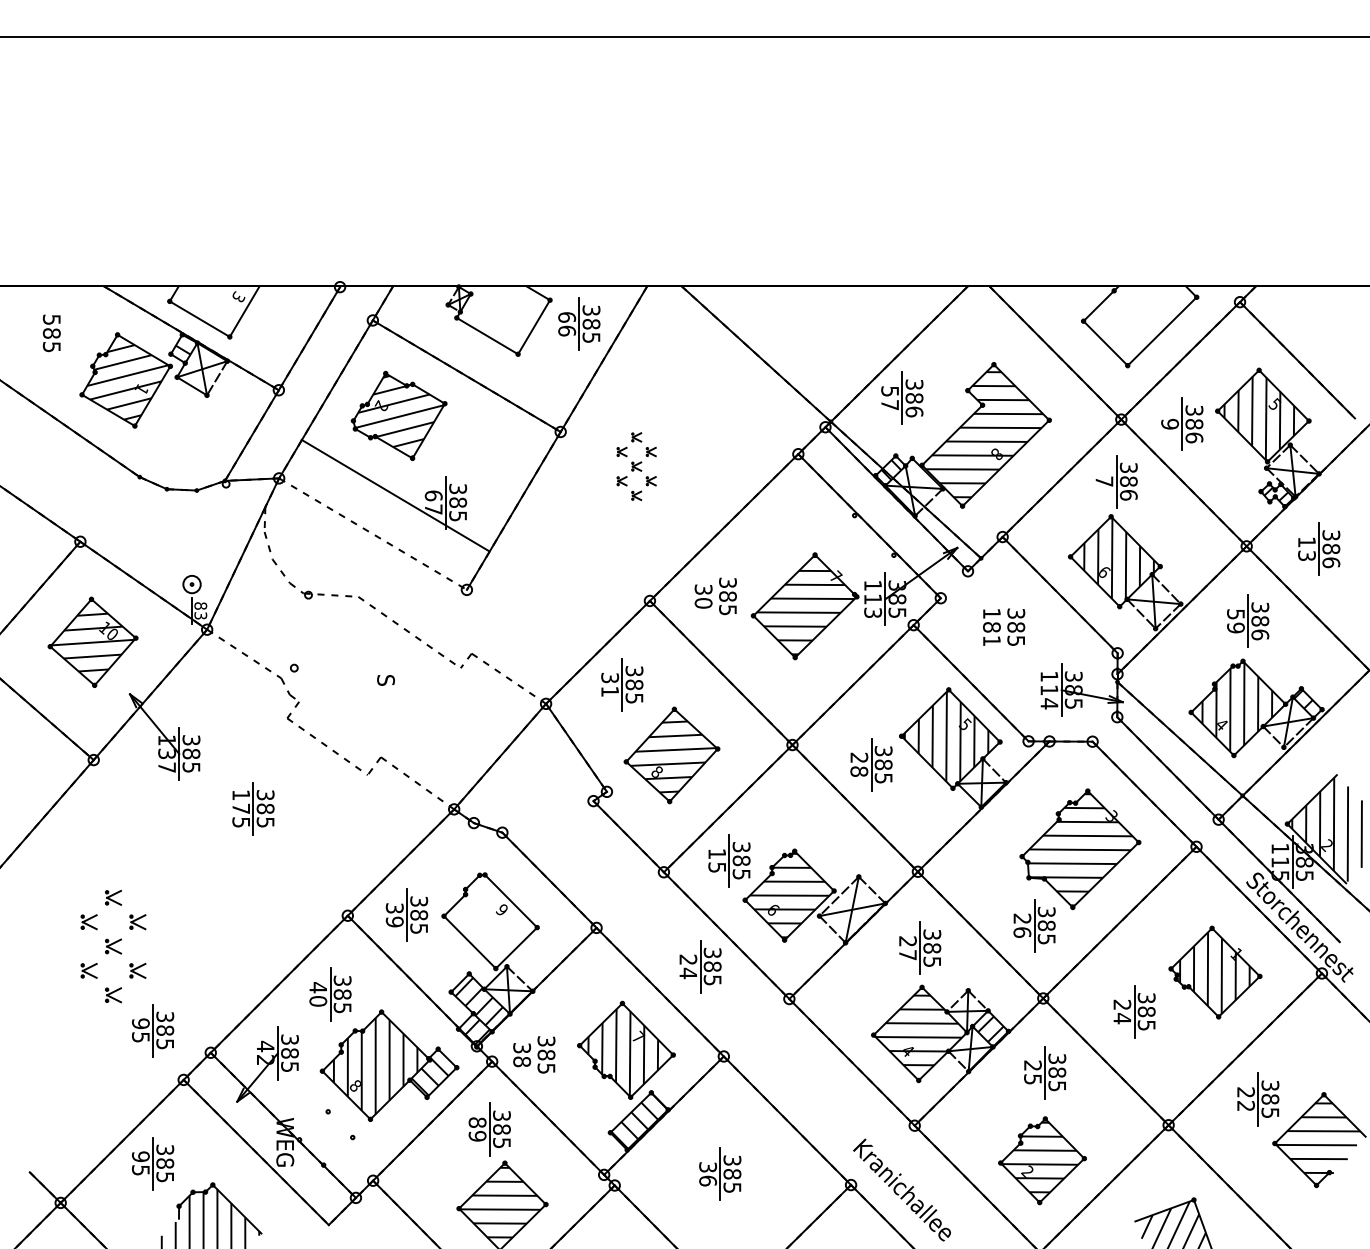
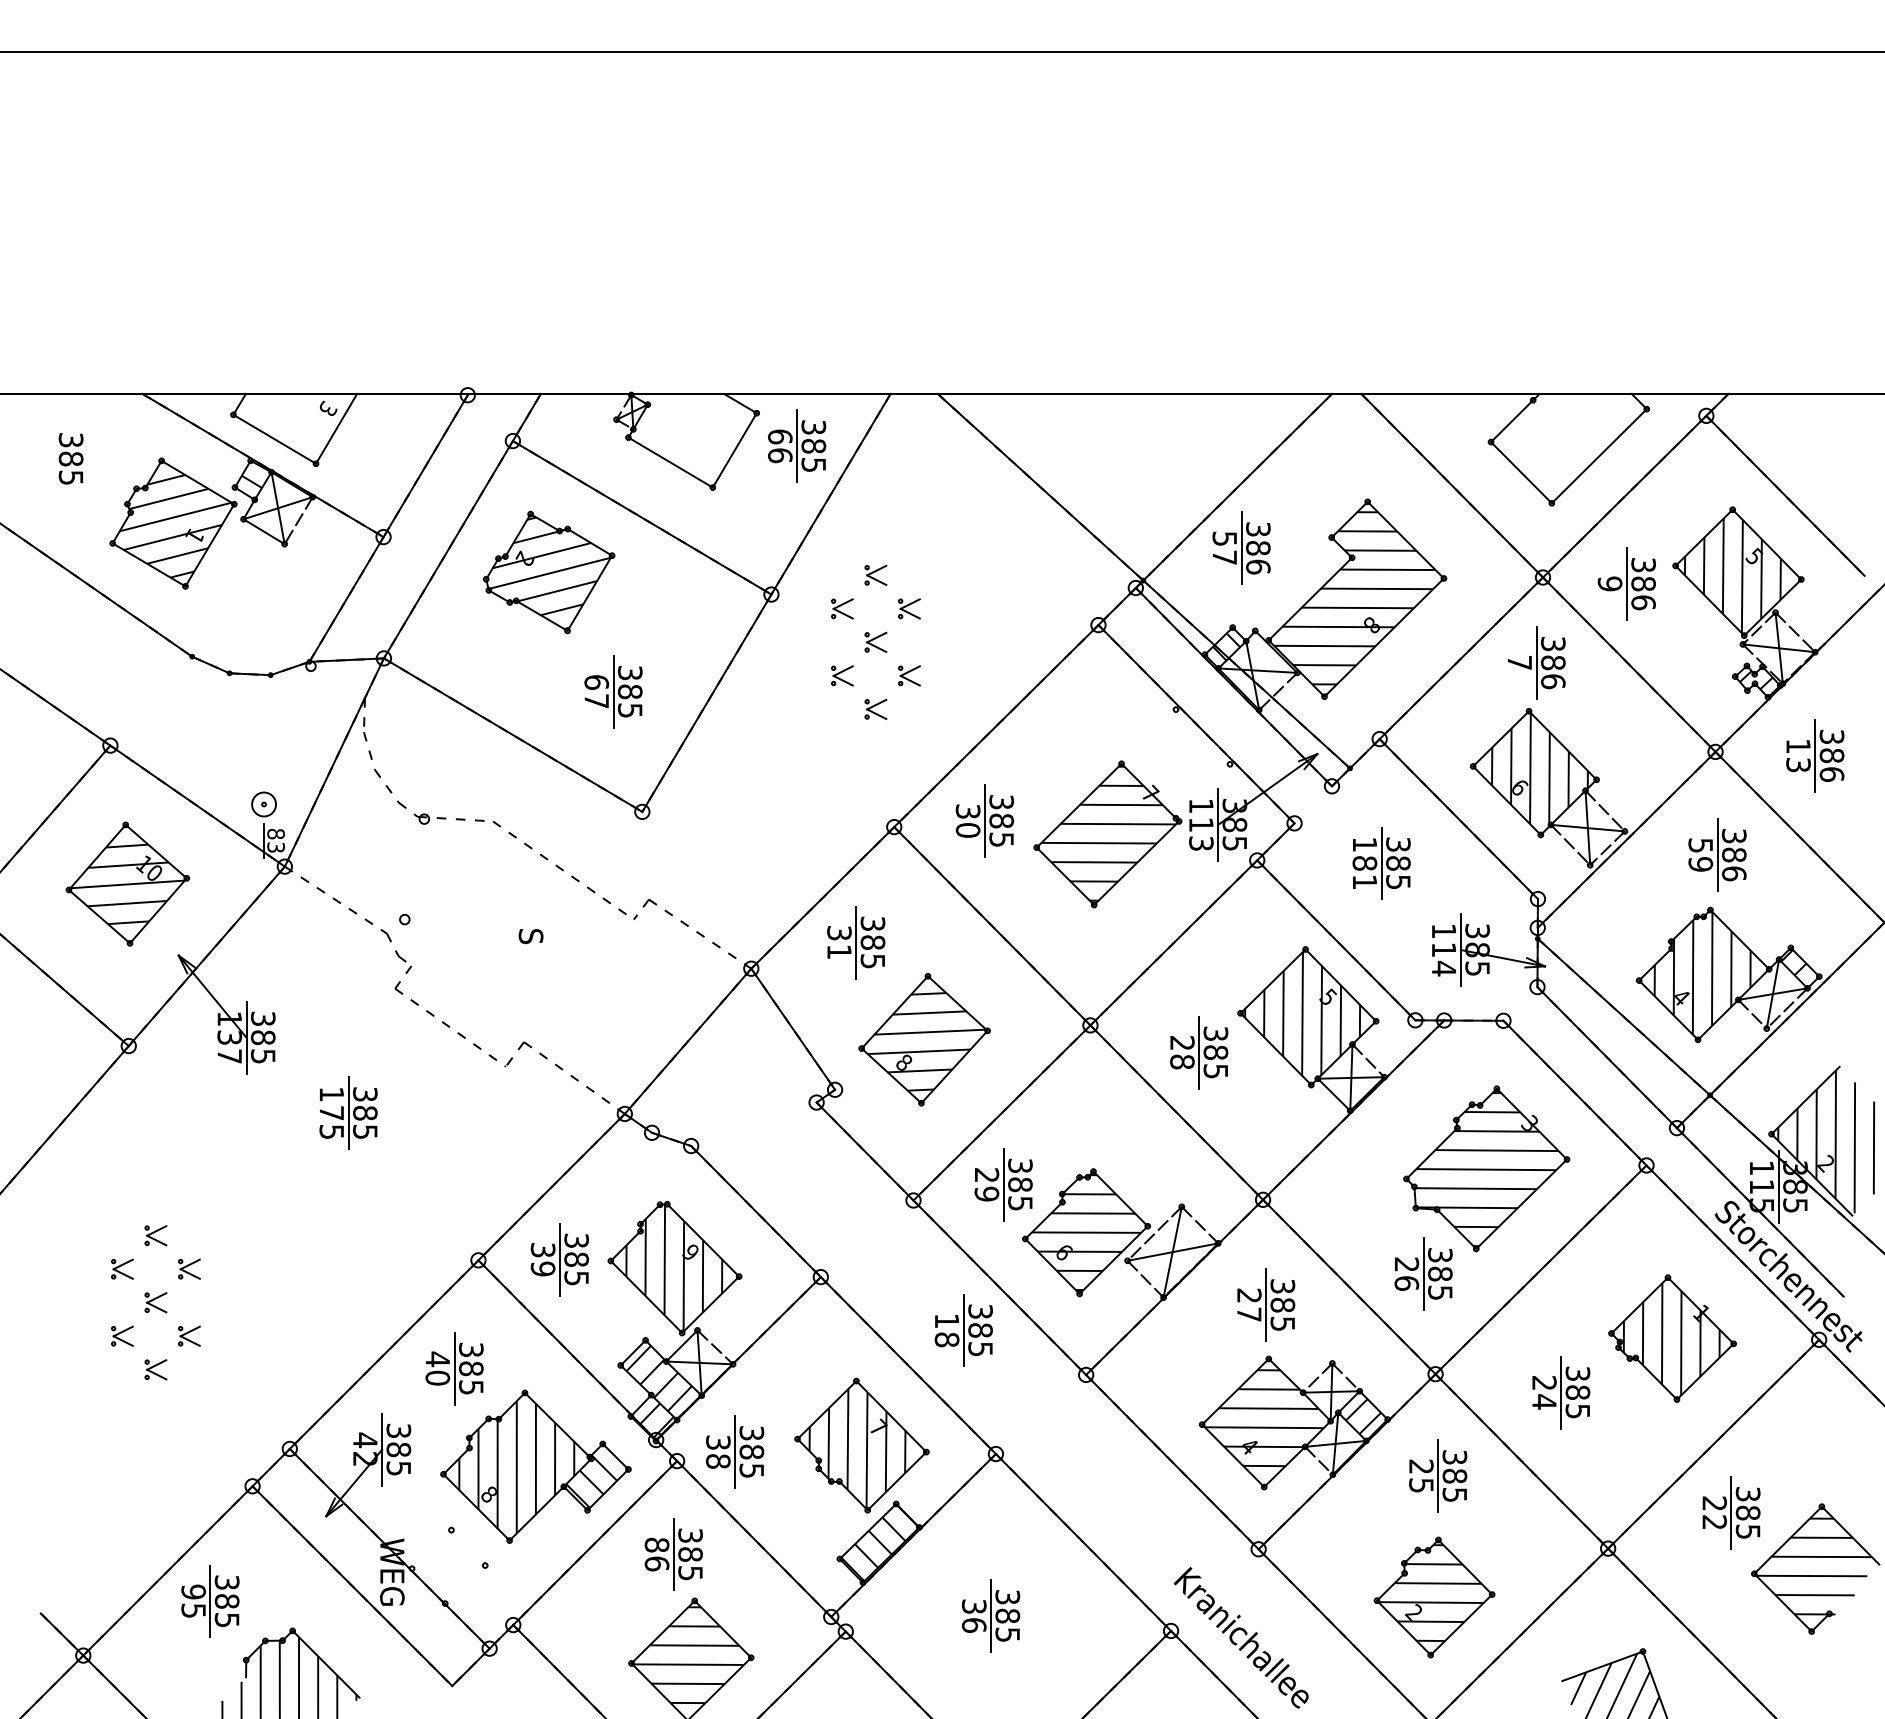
text: (52, 320) -> (71, 440), 585 -> 385
part: (636, 466) -> (875, 641), size x1.67
line: (395, 495) -> (512, 734), moved
line: (715, 596) -> (984, 820), added
line: (1003, 627) -> (1381, 863), added
text: (716, 860) -> (986, 1184), 15 -> 29
hatch: (490, 920) -> (674, 1267), added
text: (687, 966) -> (946, 1330), 24 -> 18
part: (153, 1030) -> (210, 1418), removed
line: (534, 1055) -> (735, 1452), added
text: (477, 1136) -> (656, 1563), 89 -> 86

